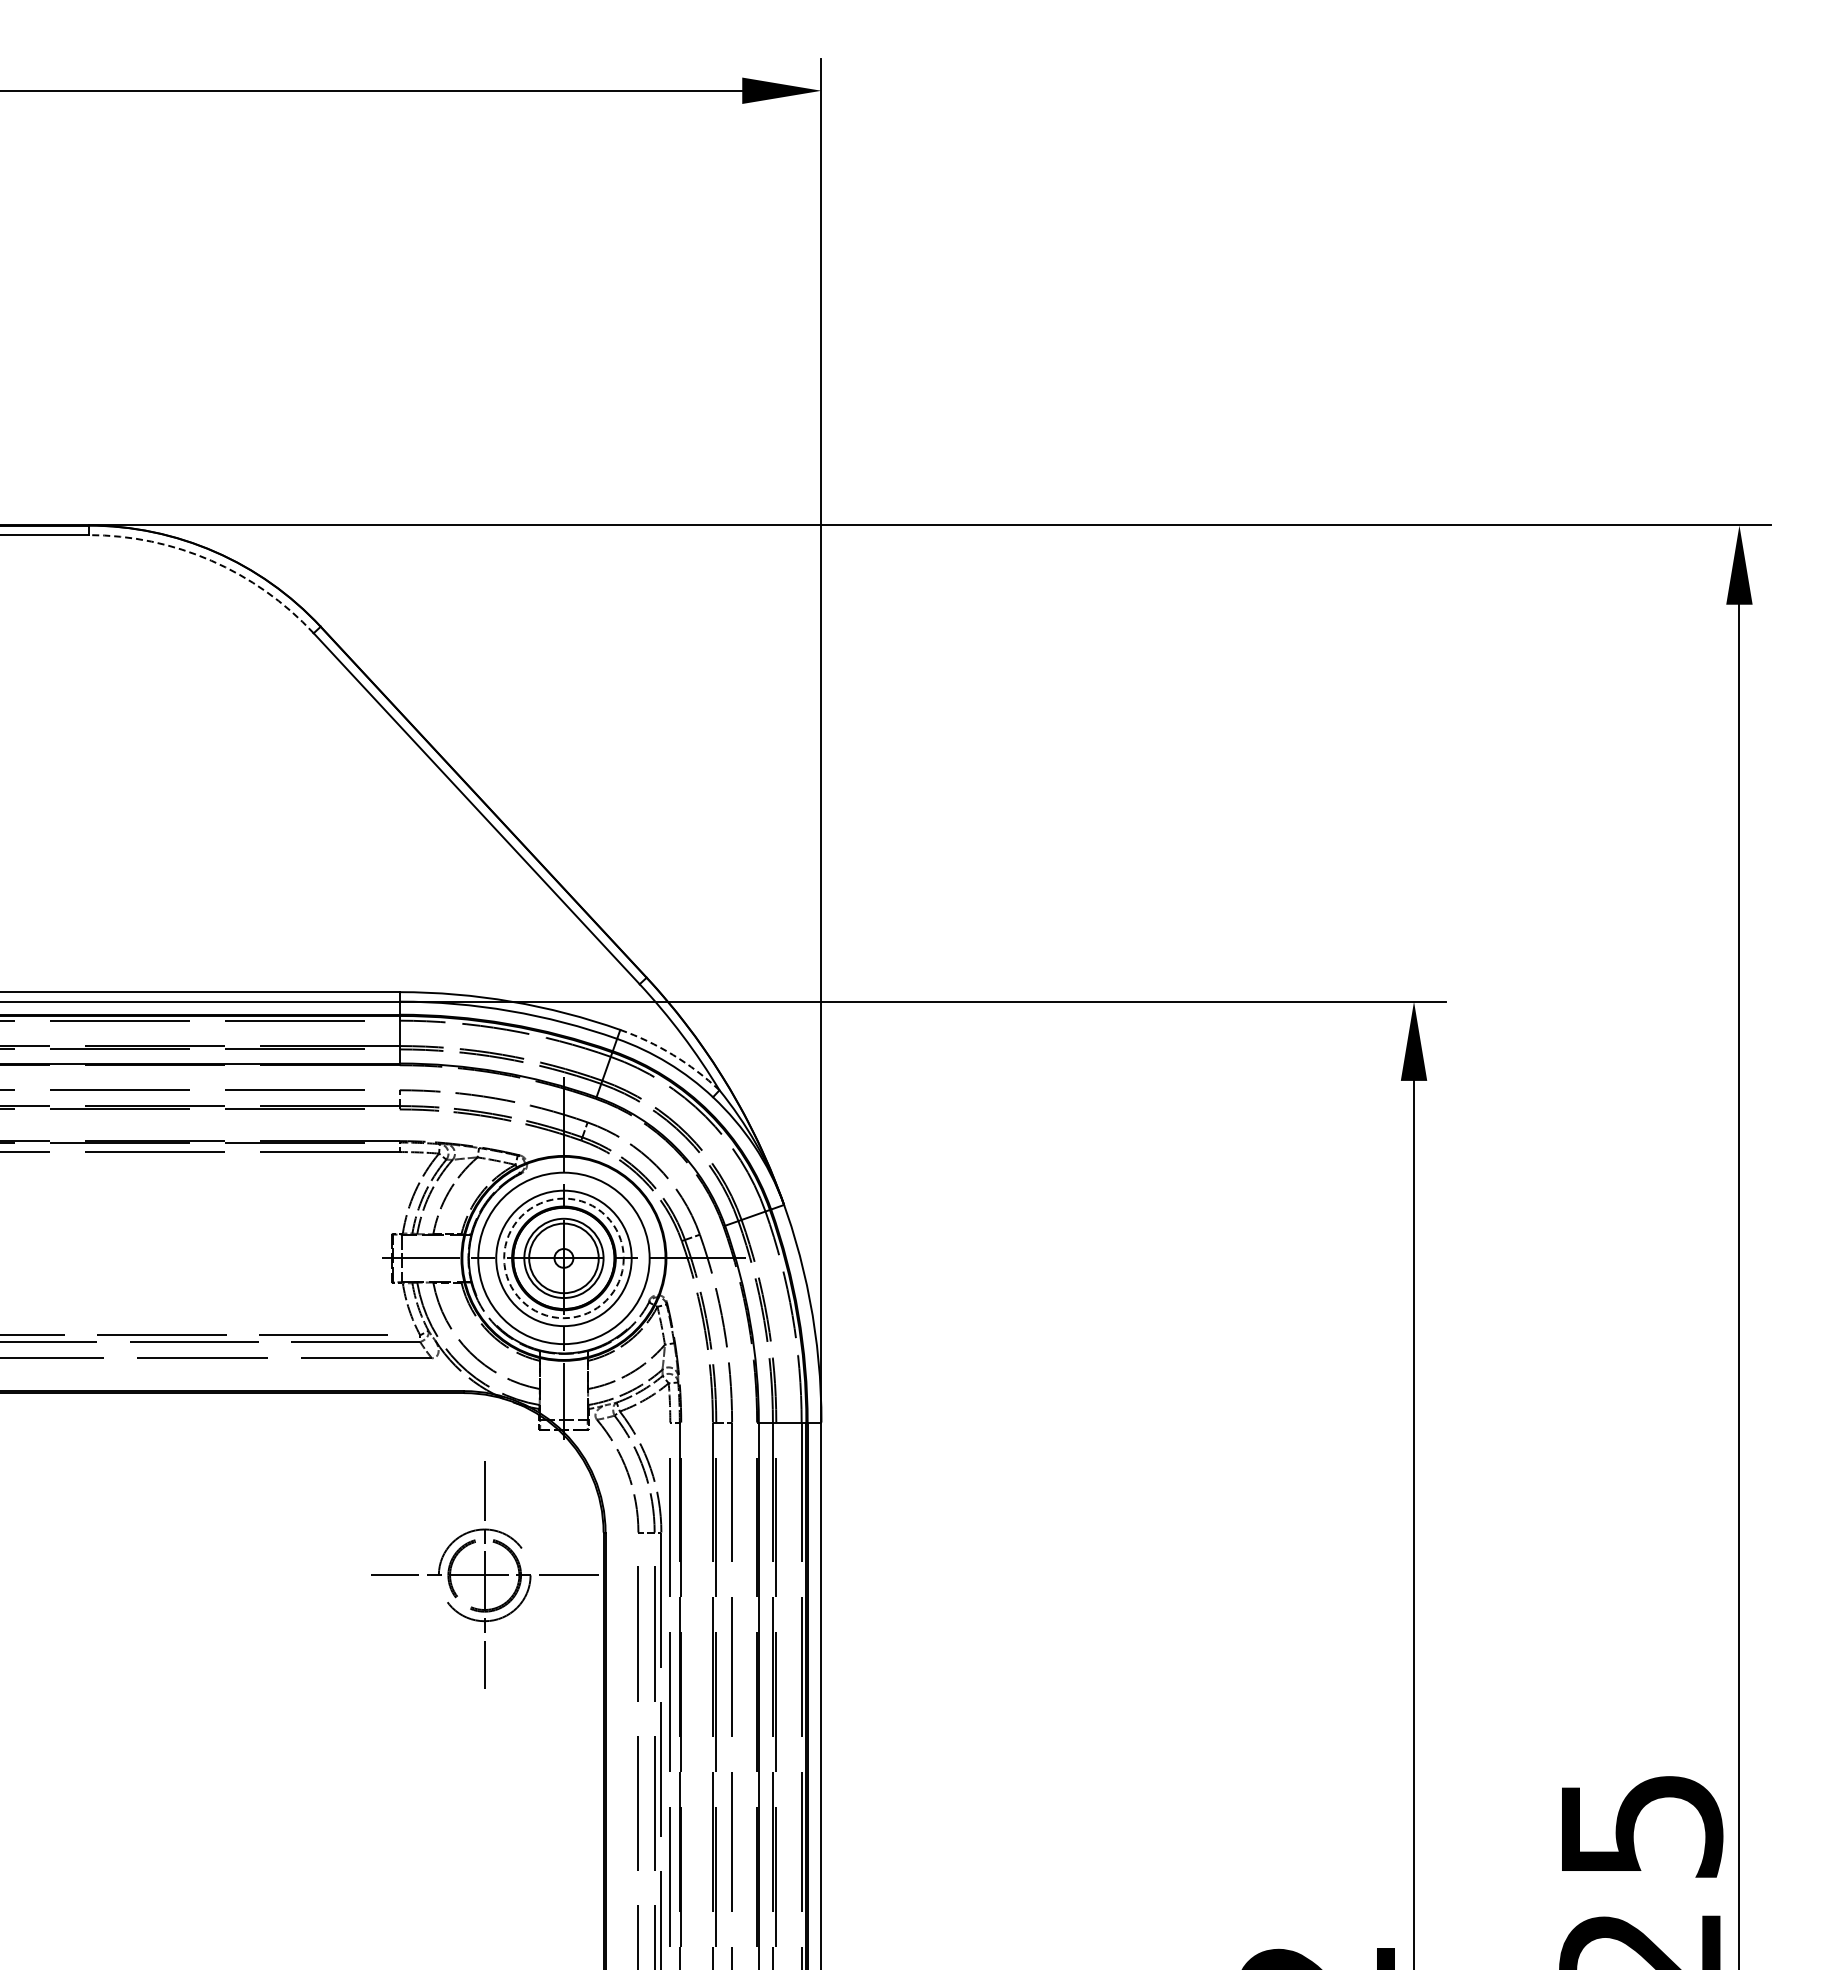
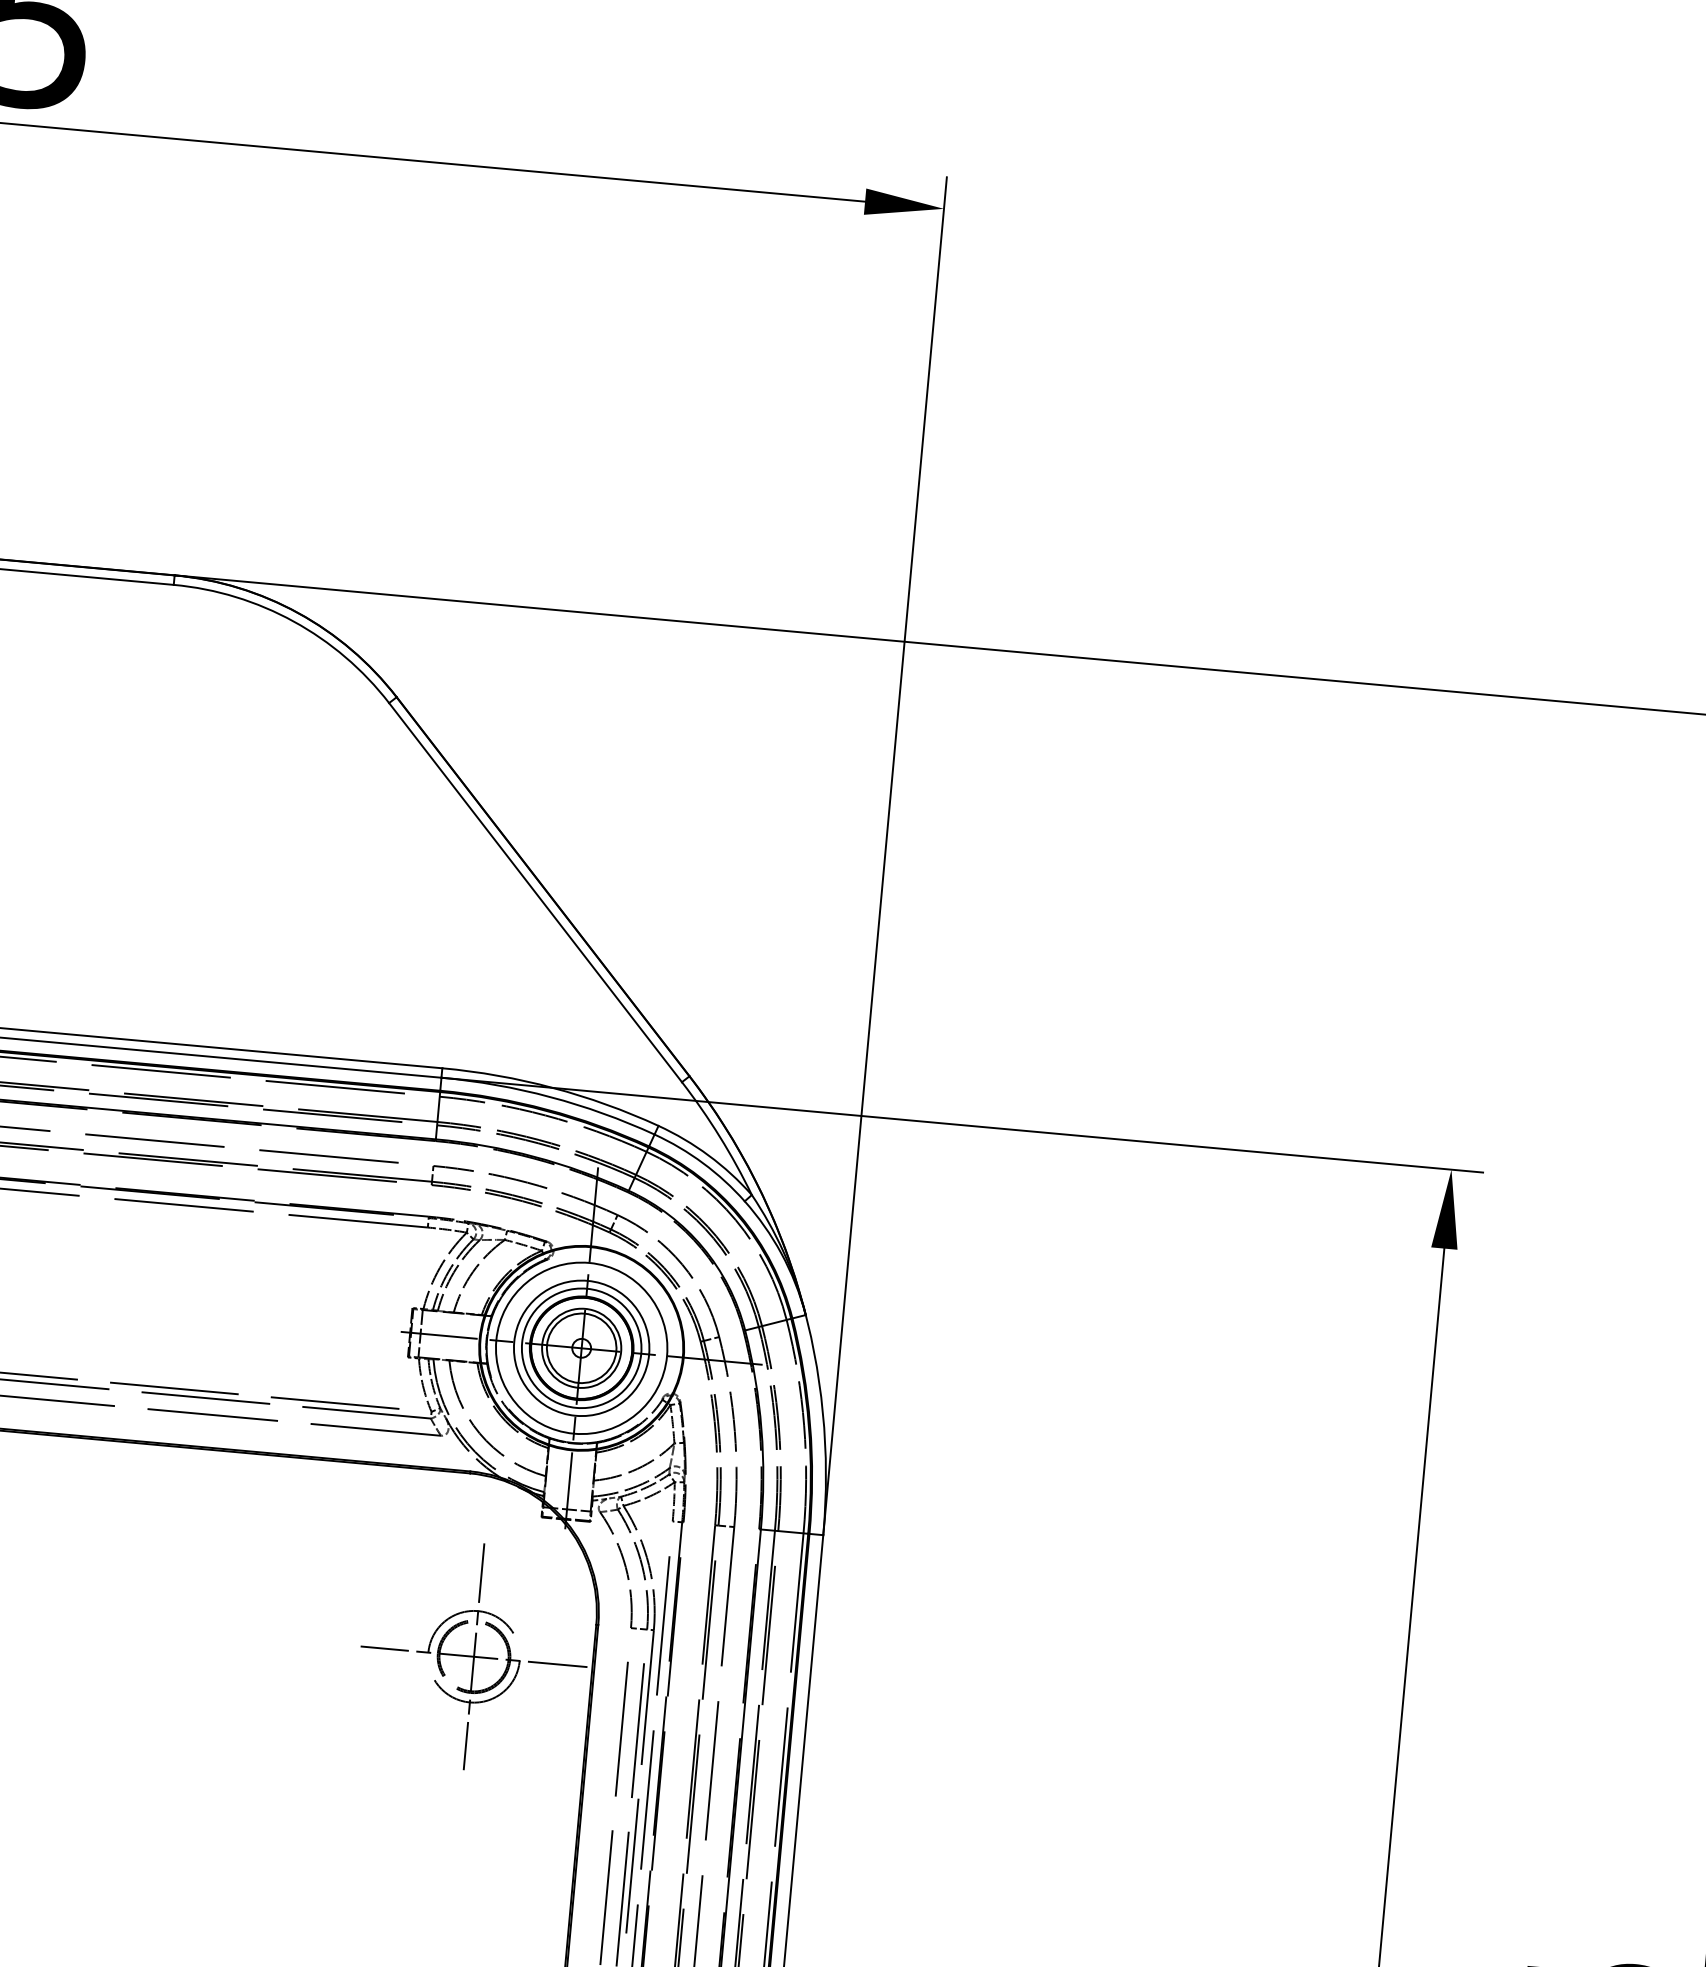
arc: (211, 560) -> (293, 621), dashed -> solid
arc: (673, 1054) -> (709, 1155), dashed -> solid
circle: (563, 1258) -> (581, 1348), dashed -> solid

